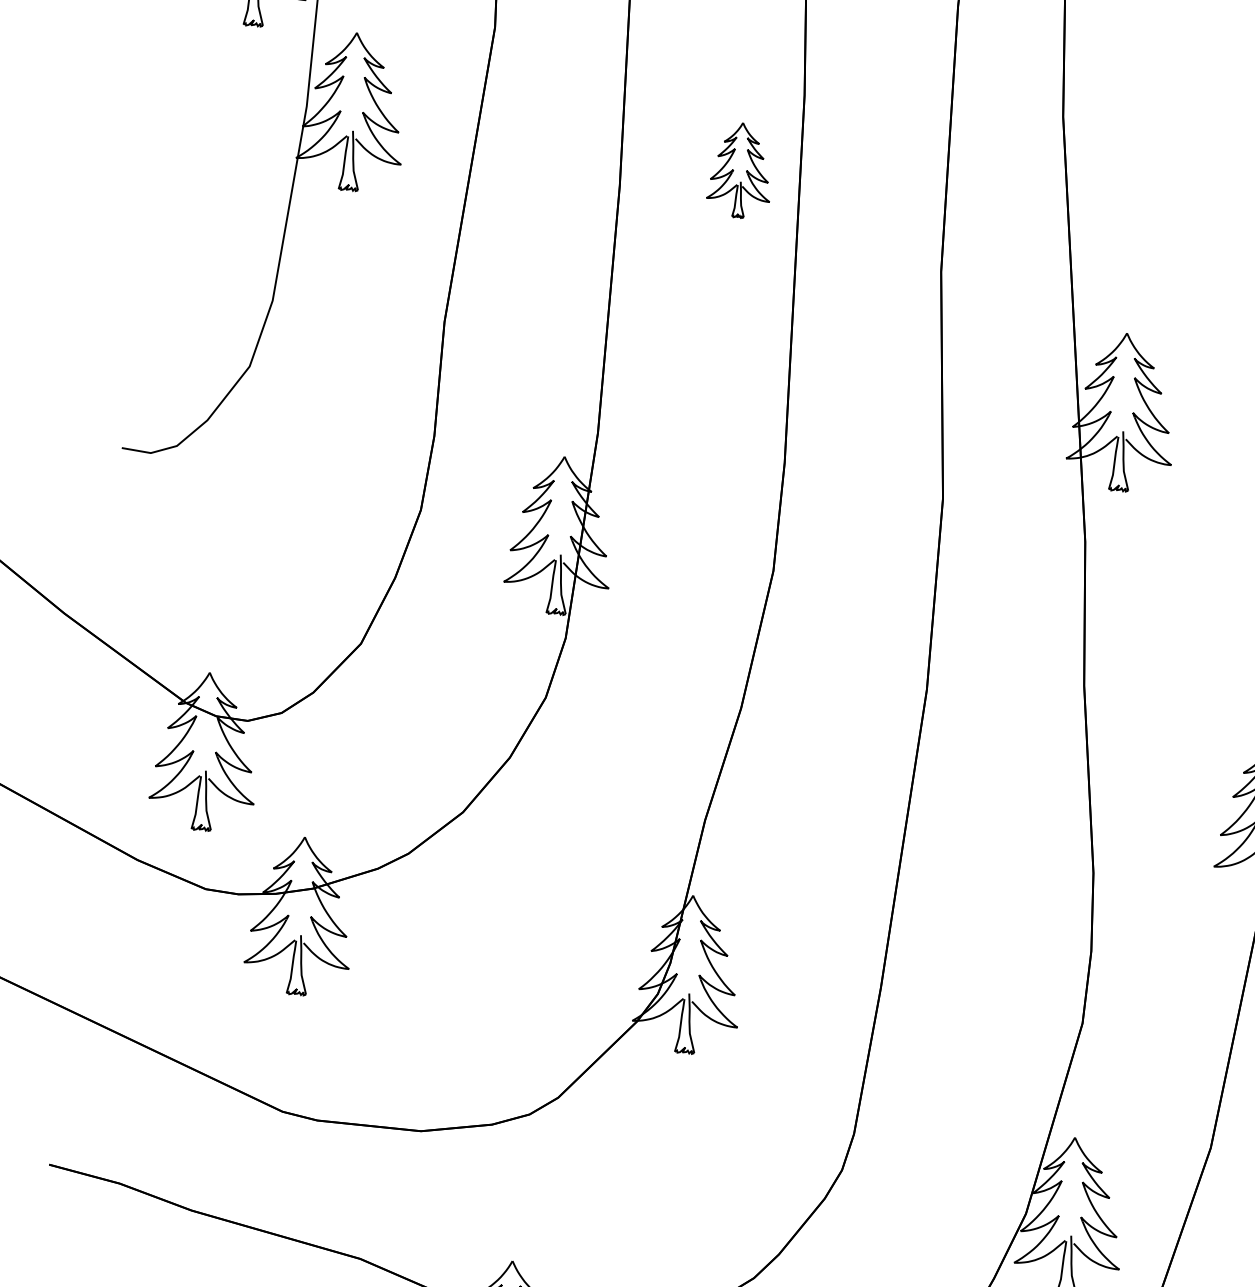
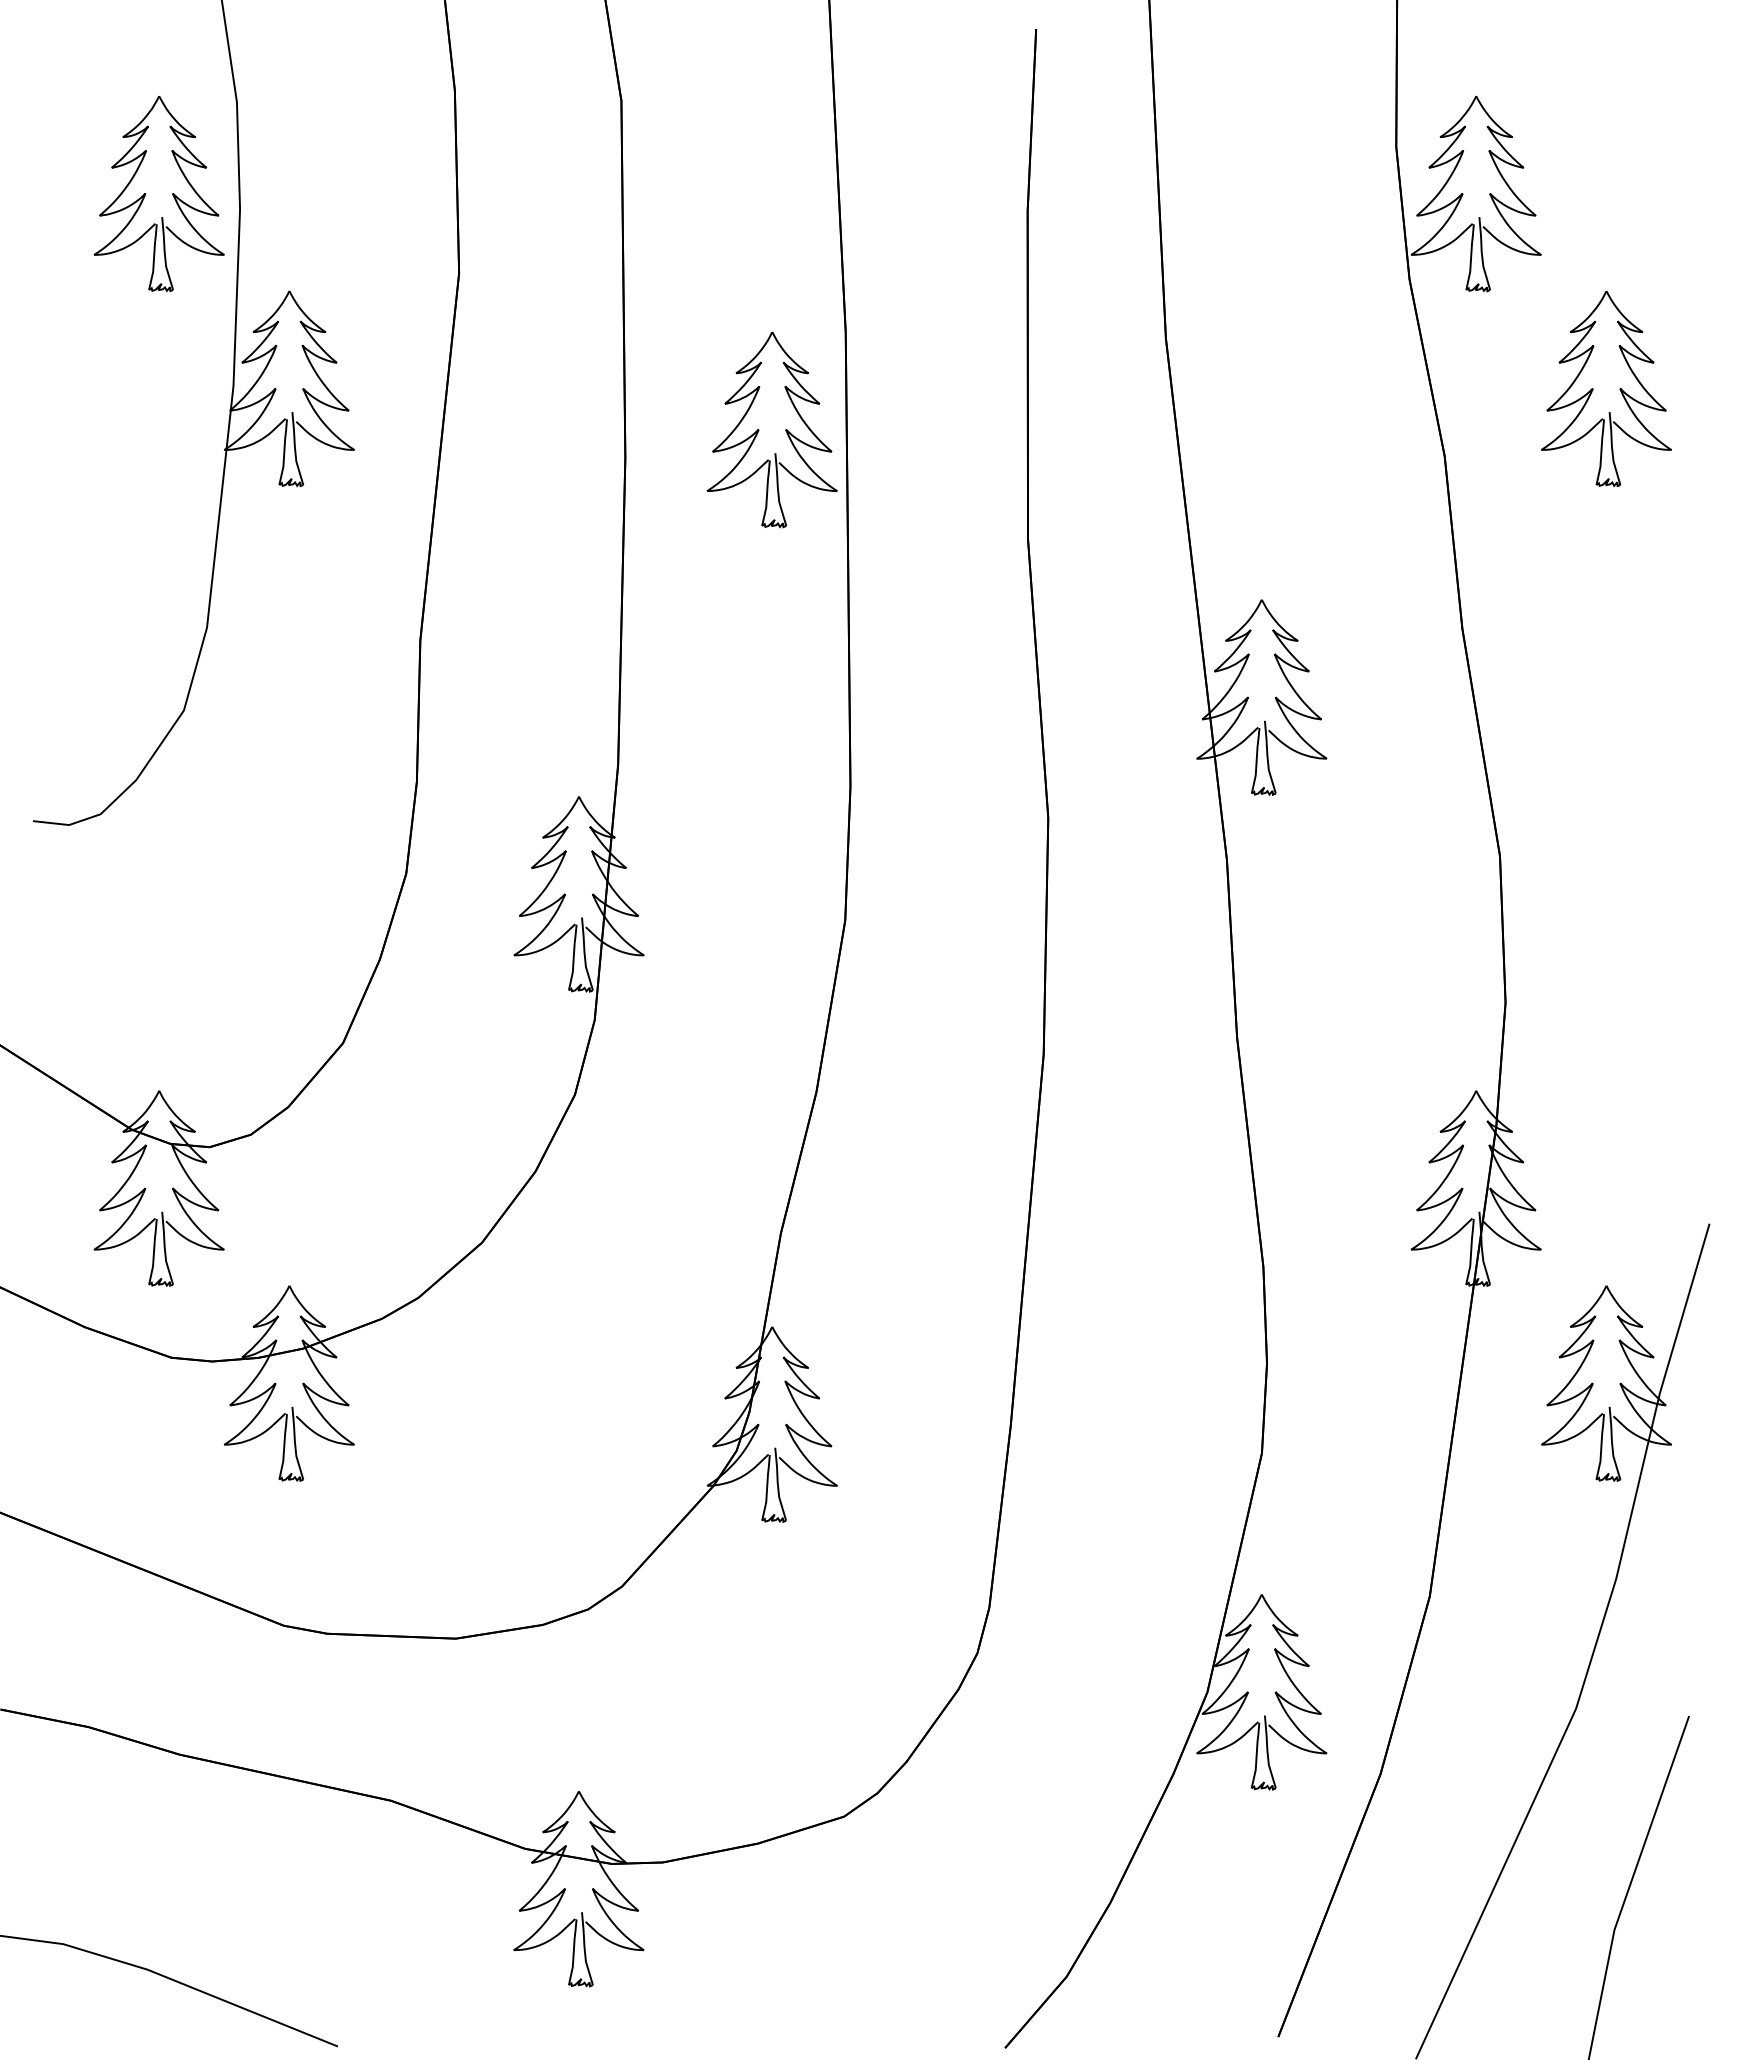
part: (739, 169) -> (771, 429), size x1.67

